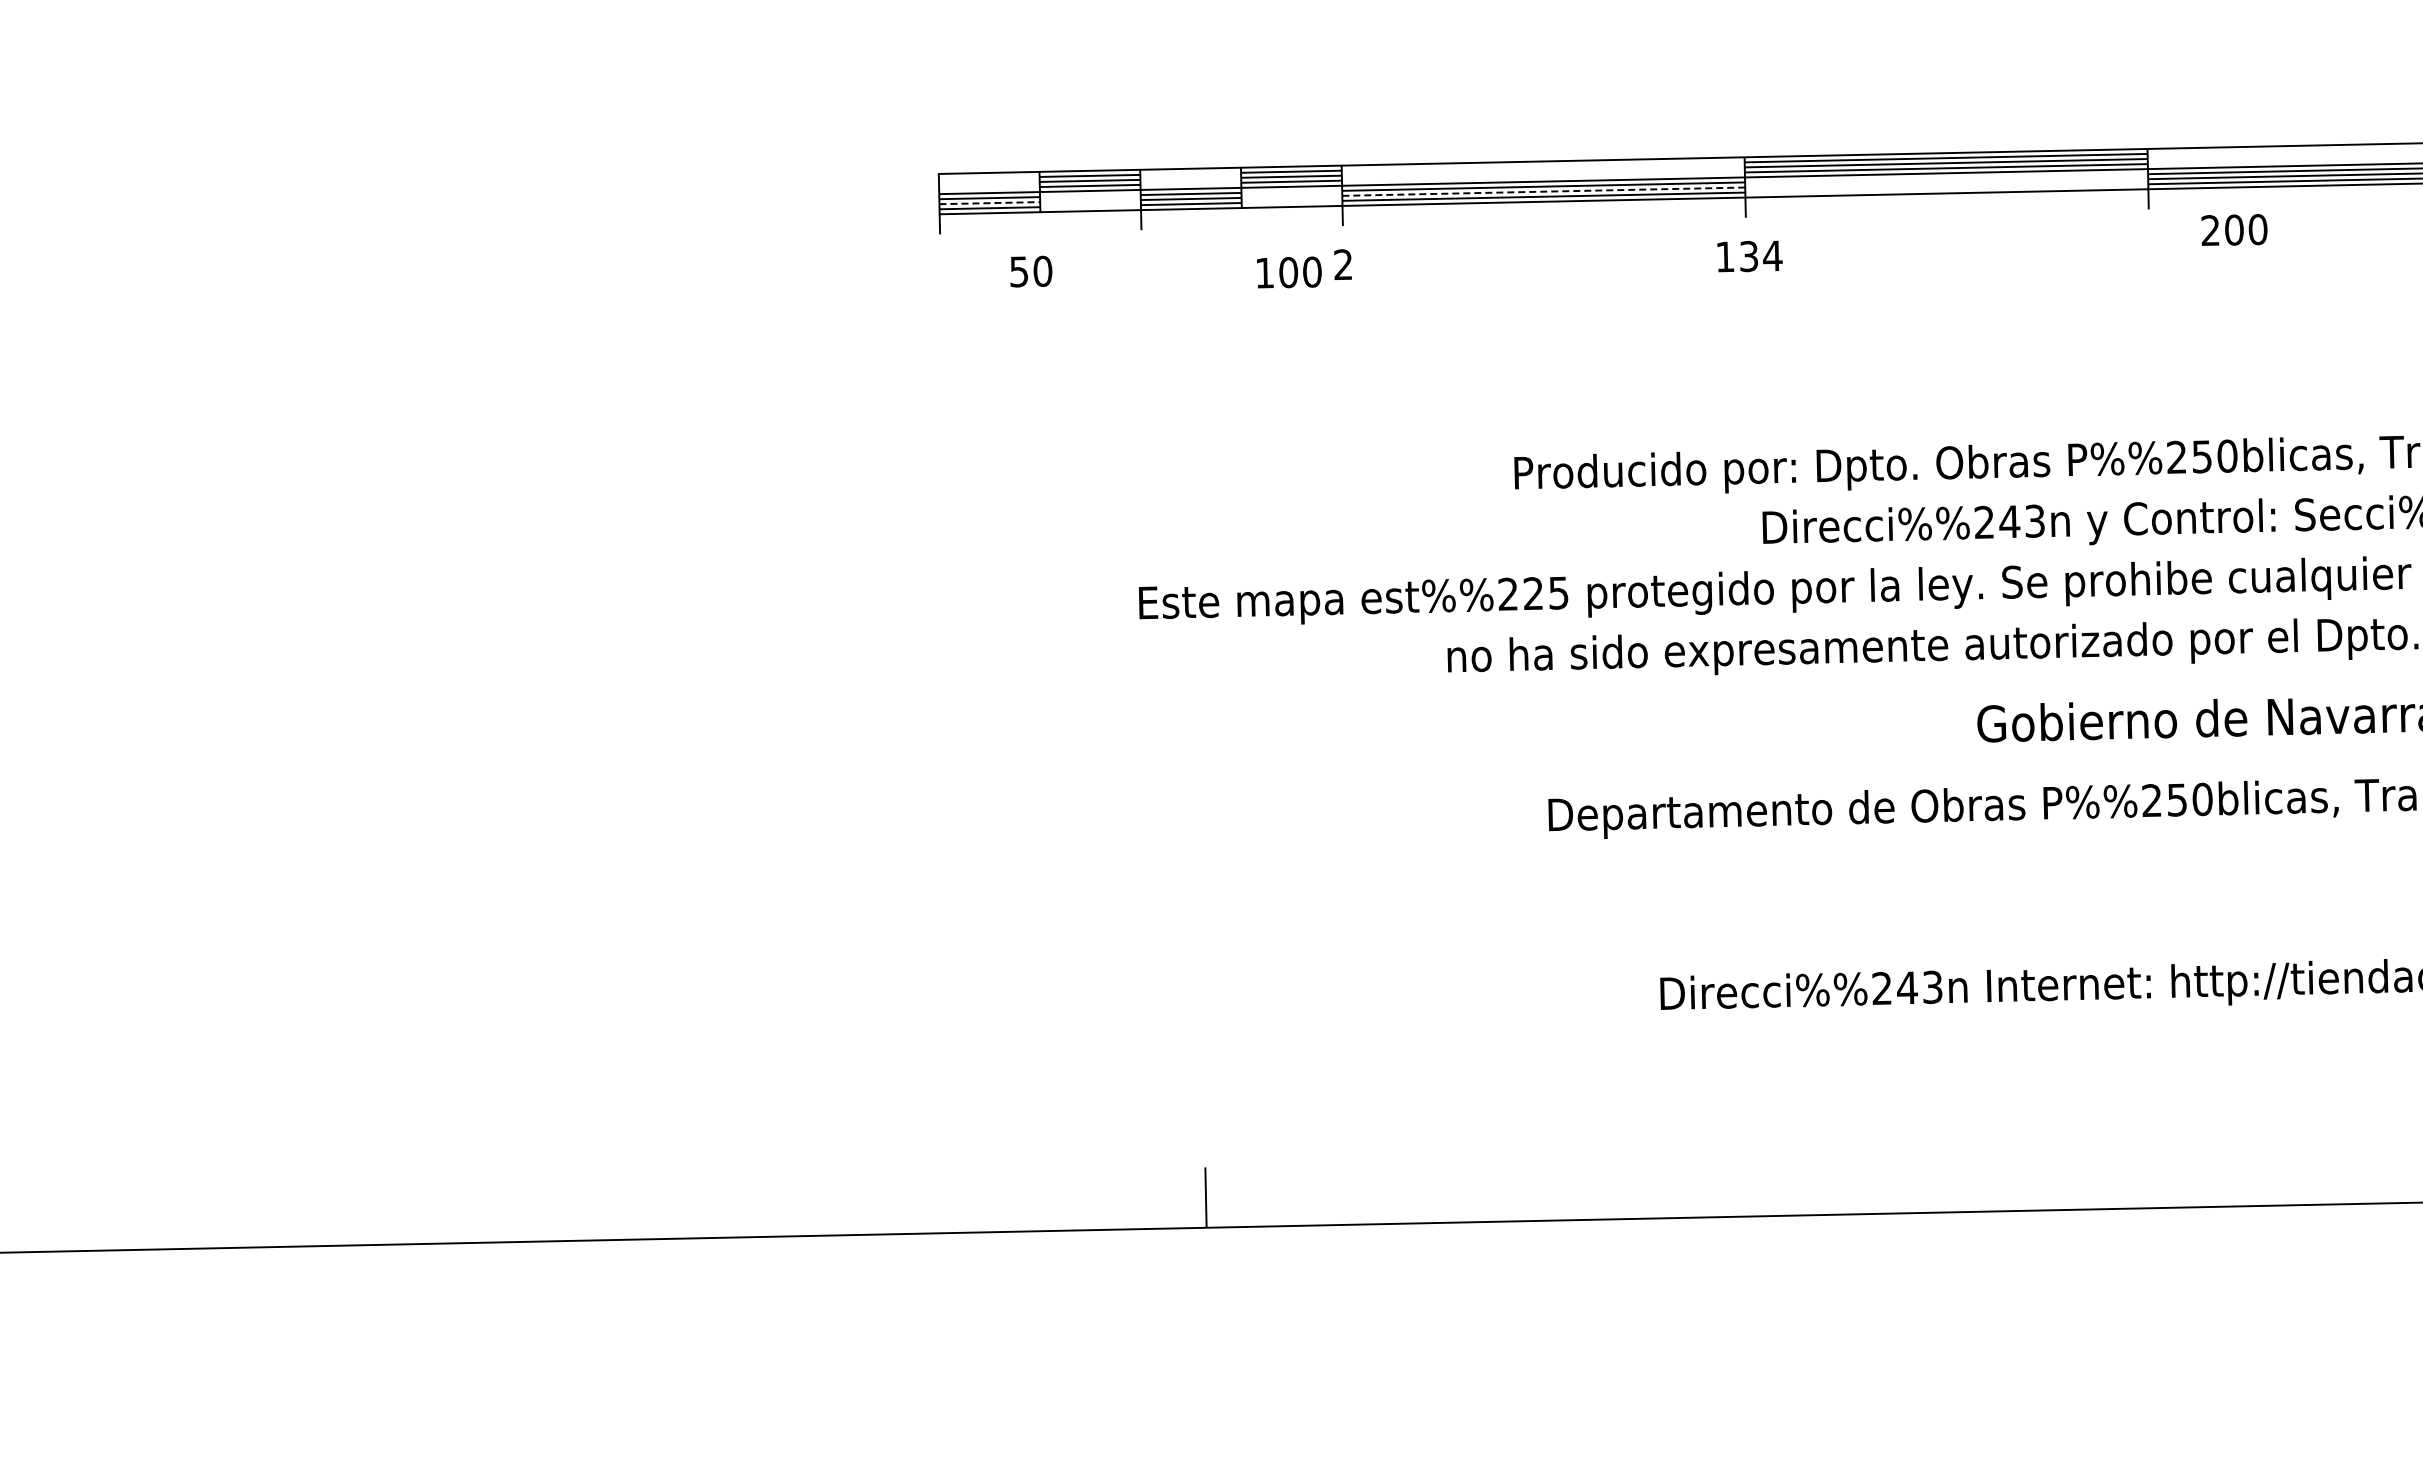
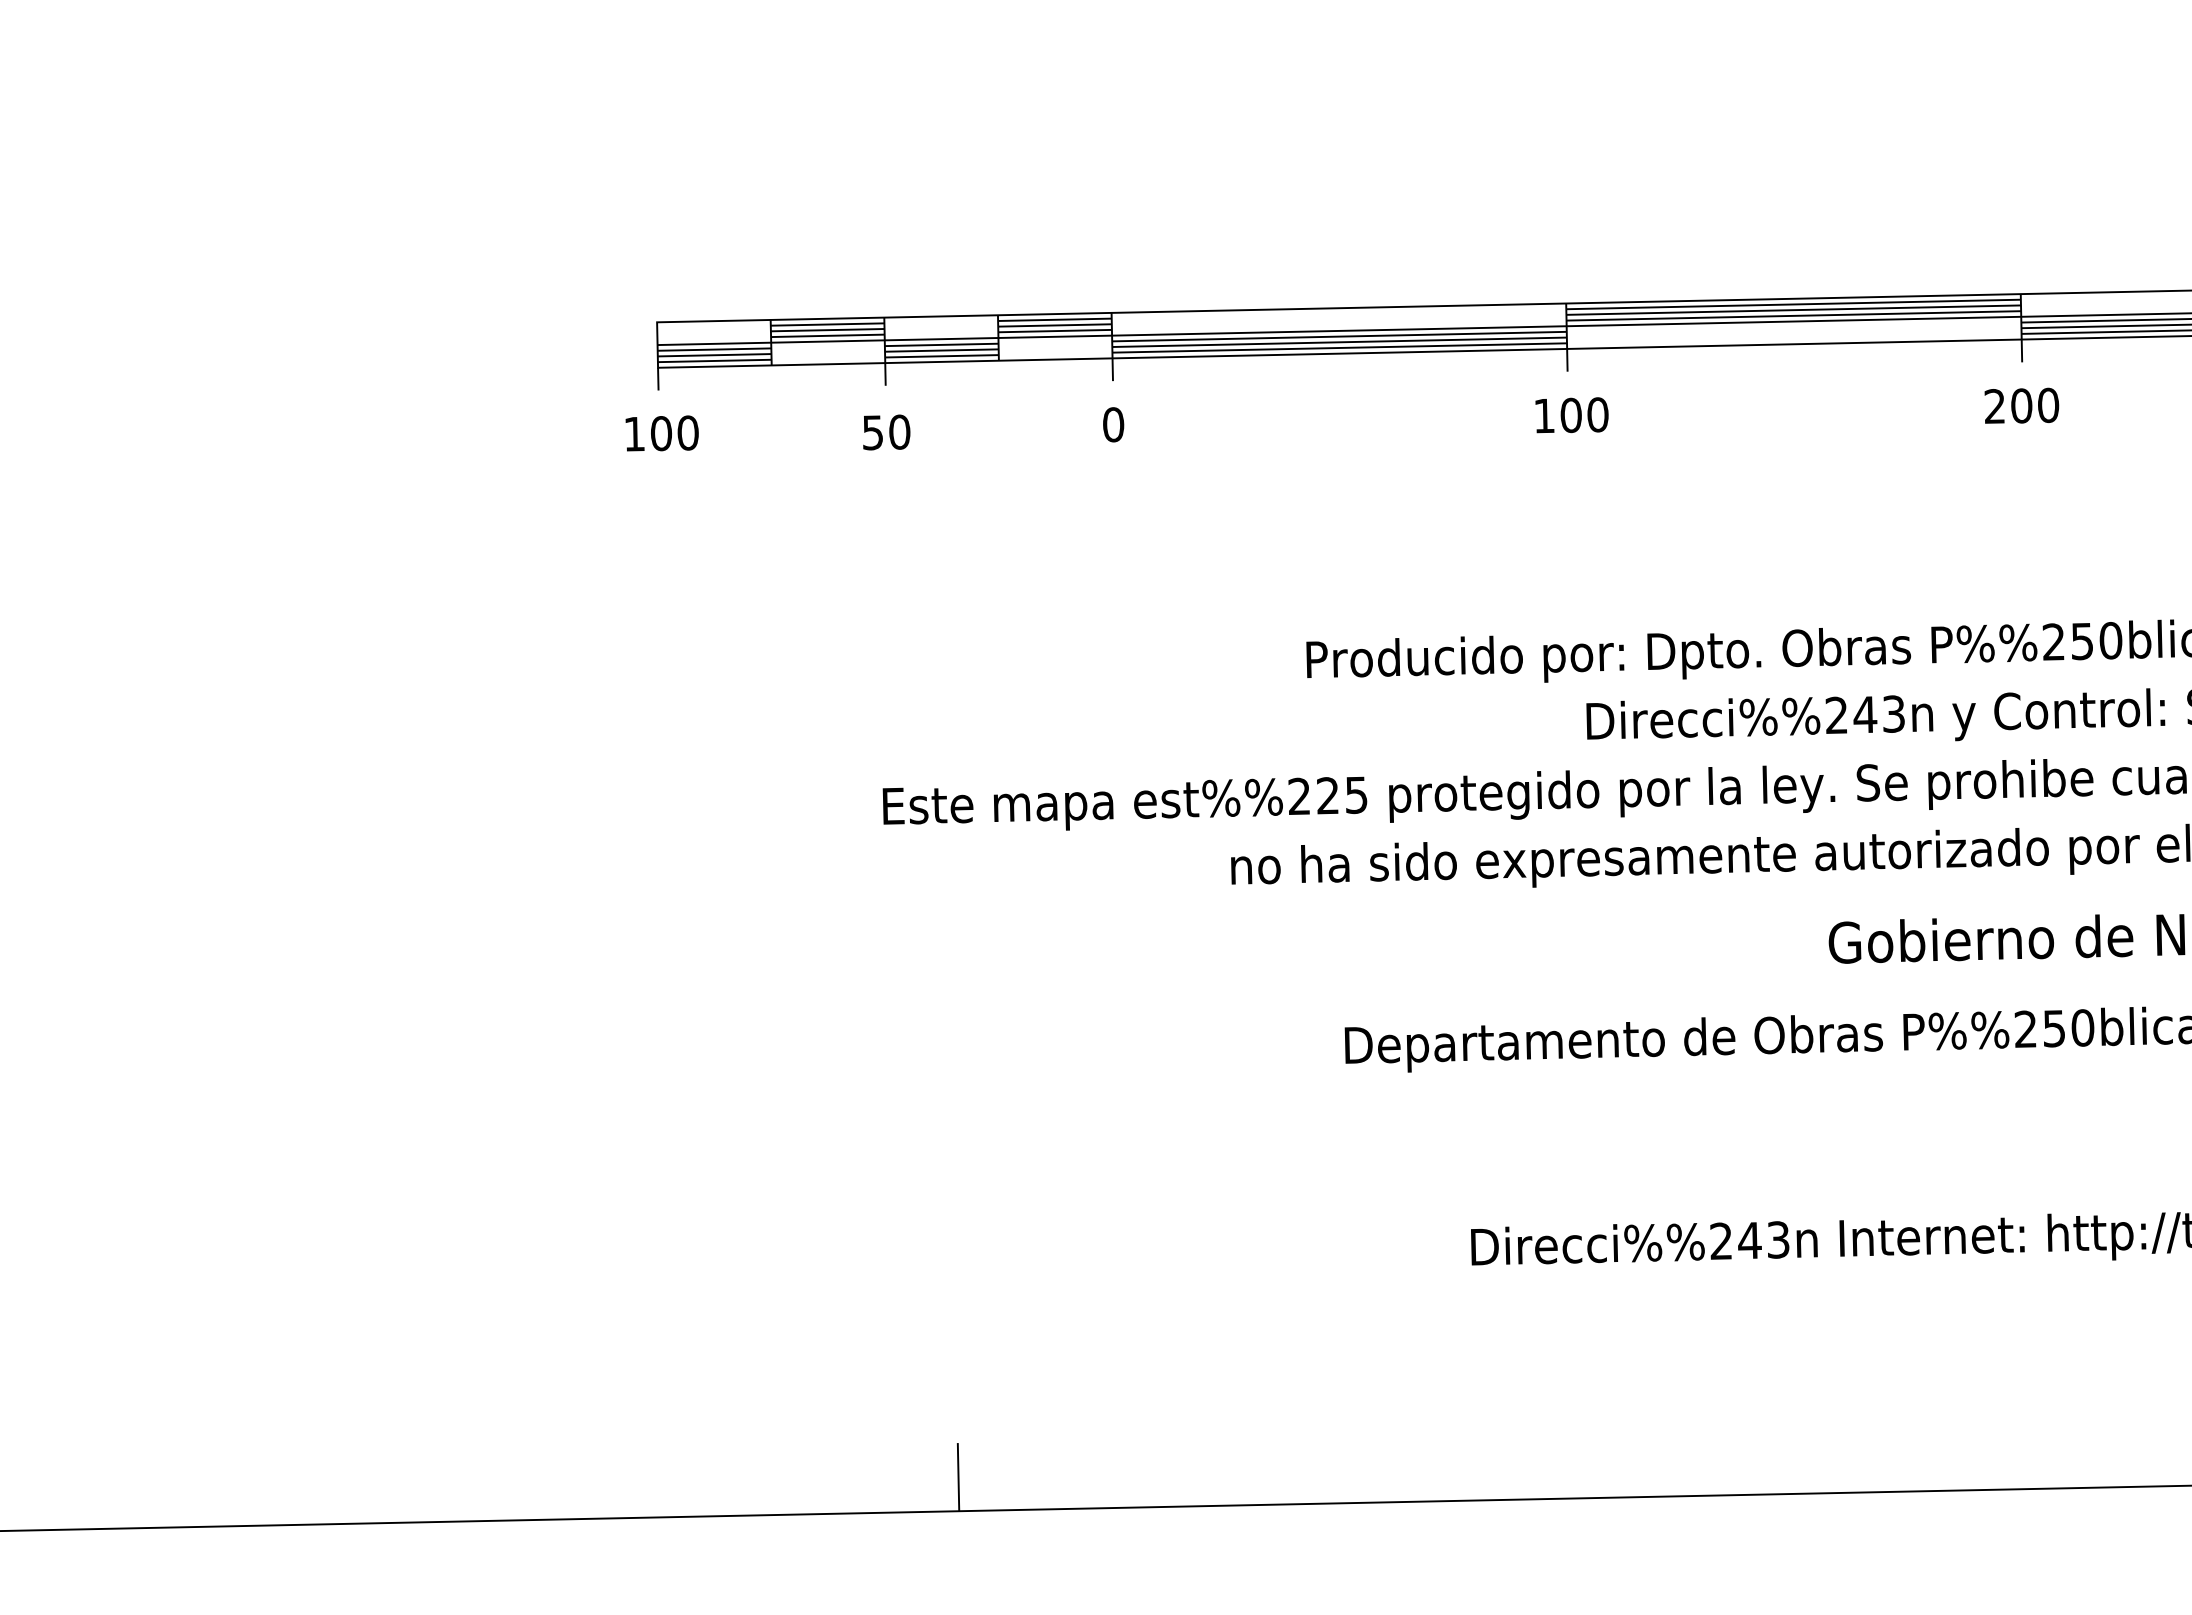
line: (1543, 191) -> (1339, 342), dashed -> solid
line: (990, 203) -> (715, 355), dashed -> solid
text: (2234, 229) -> (2021, 405), moved
text: (1760, 256) -> (1584, 415), 134 -> 100
text: (1343, 264) -> (1113, 424), 2 -> 0
text: (1031, 271) -> (886, 432), moved
text: (1289, 272) -> (662, 433), moved

